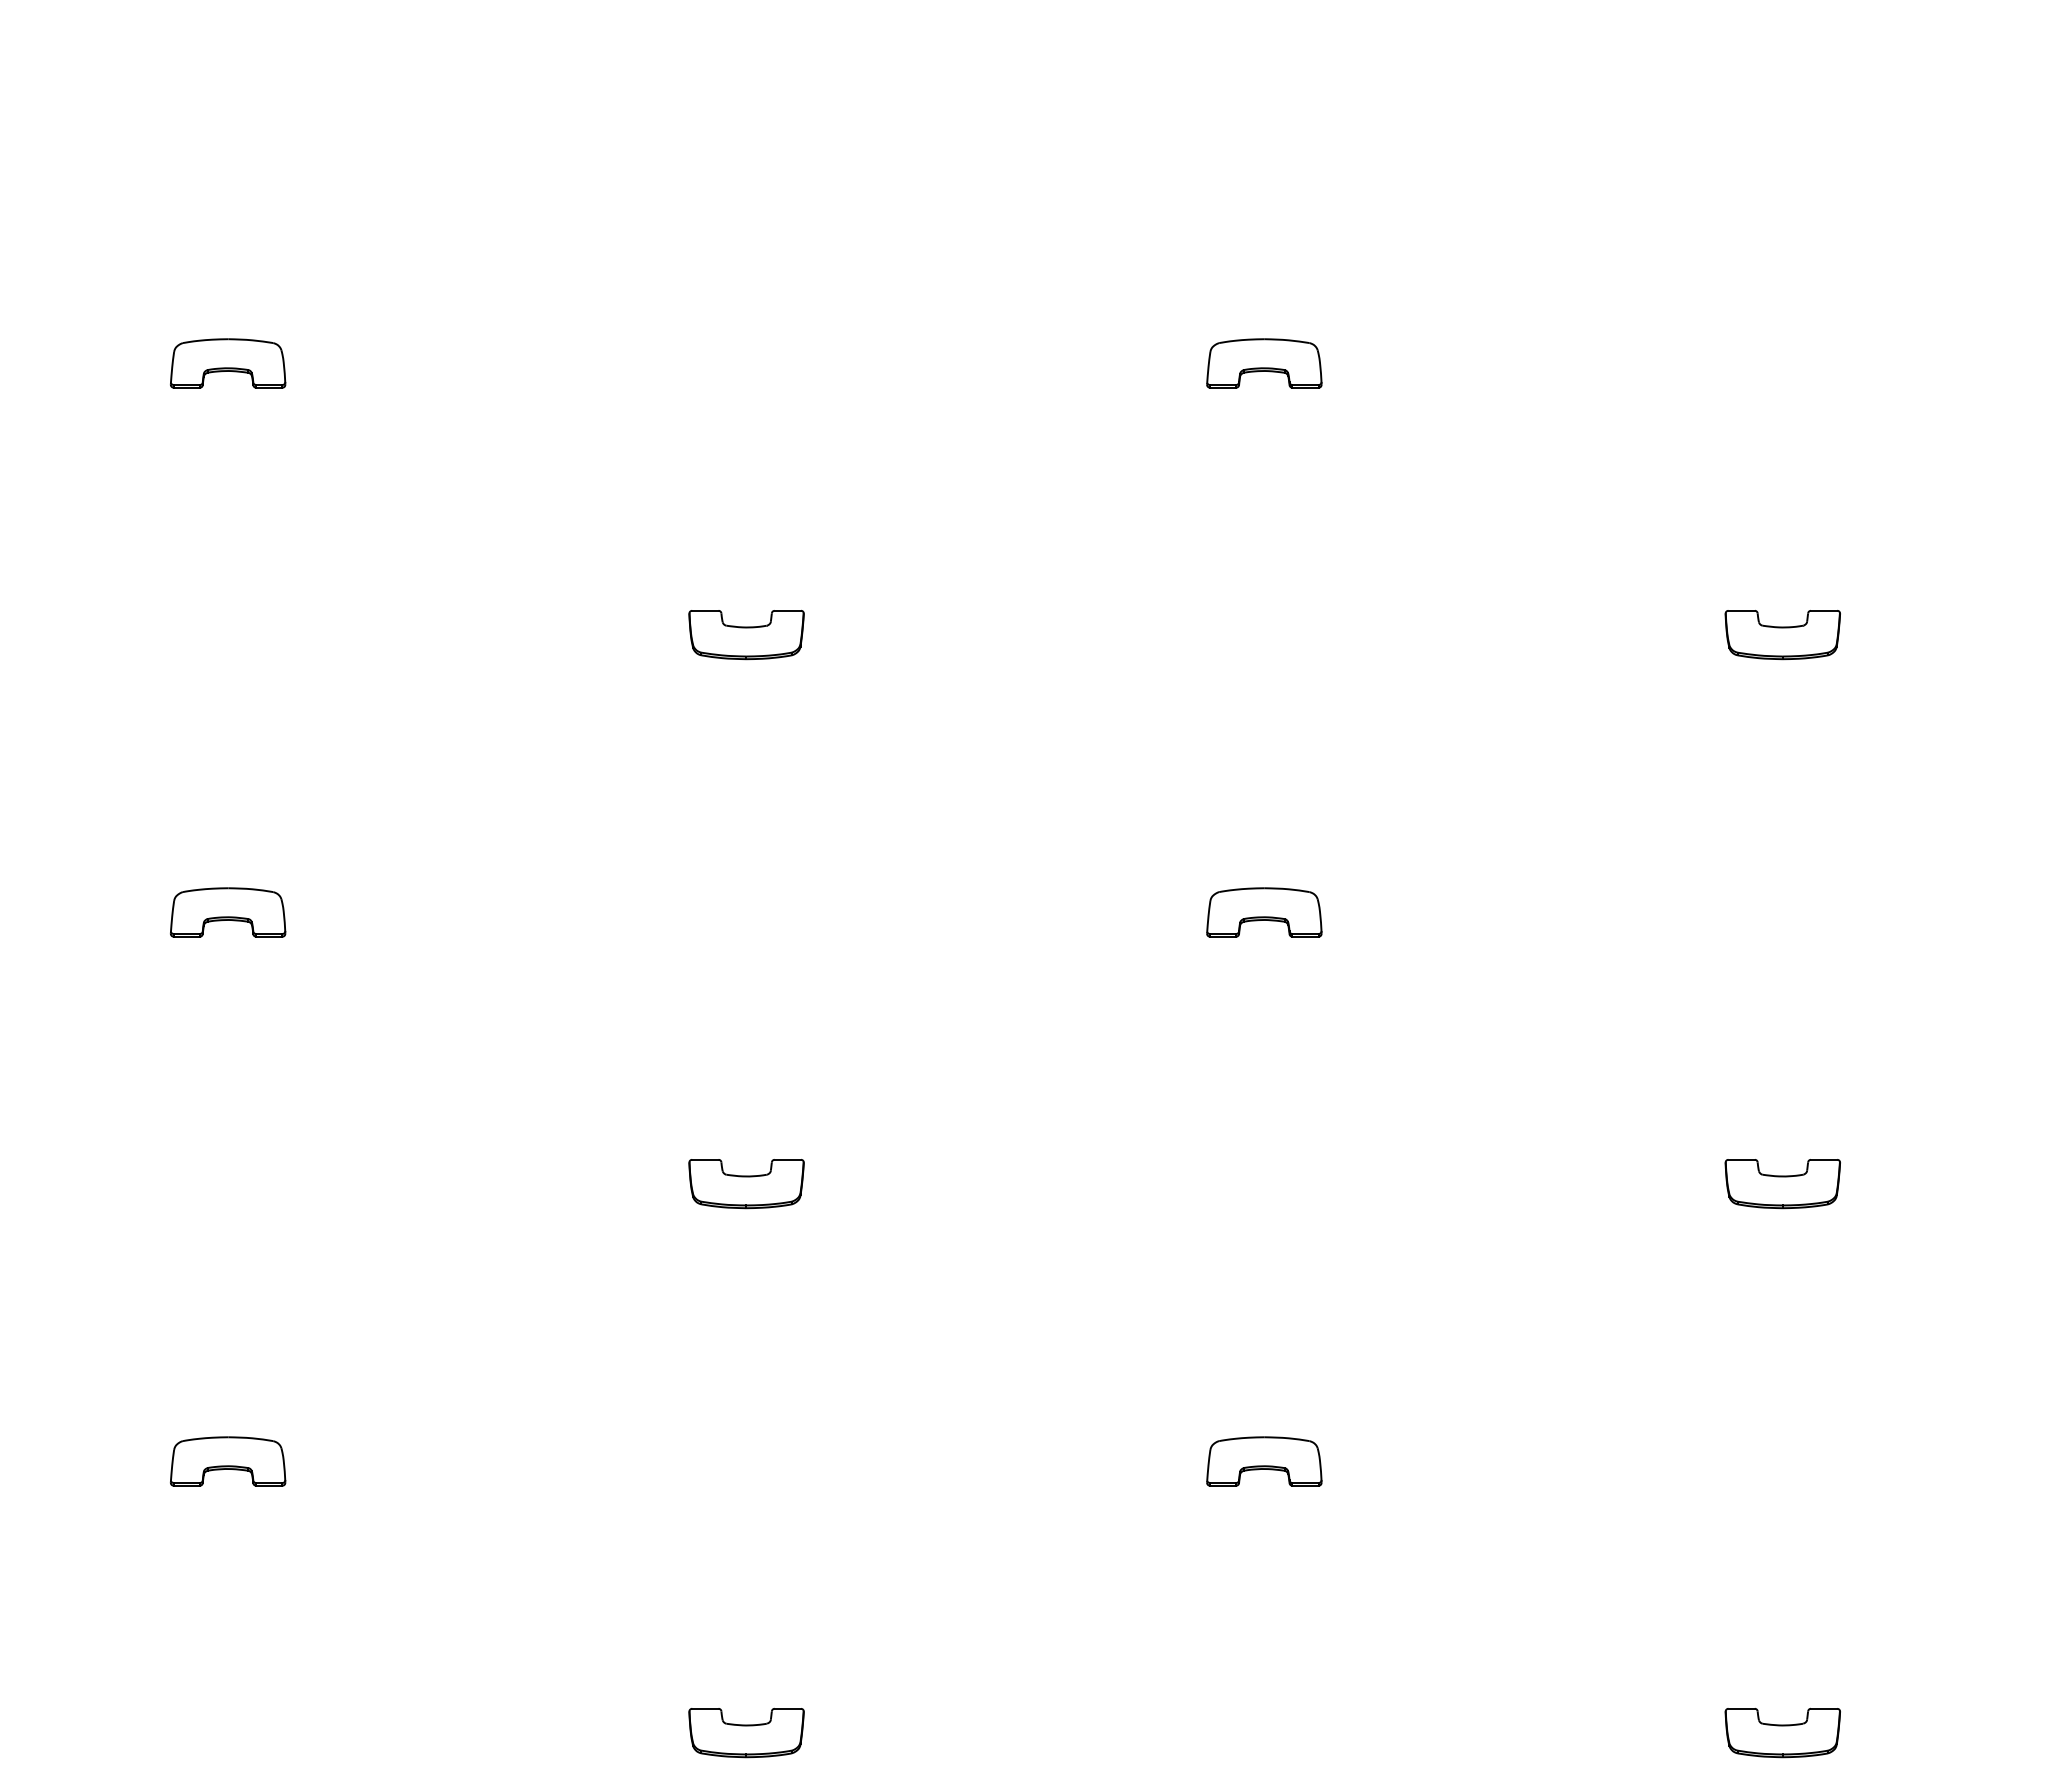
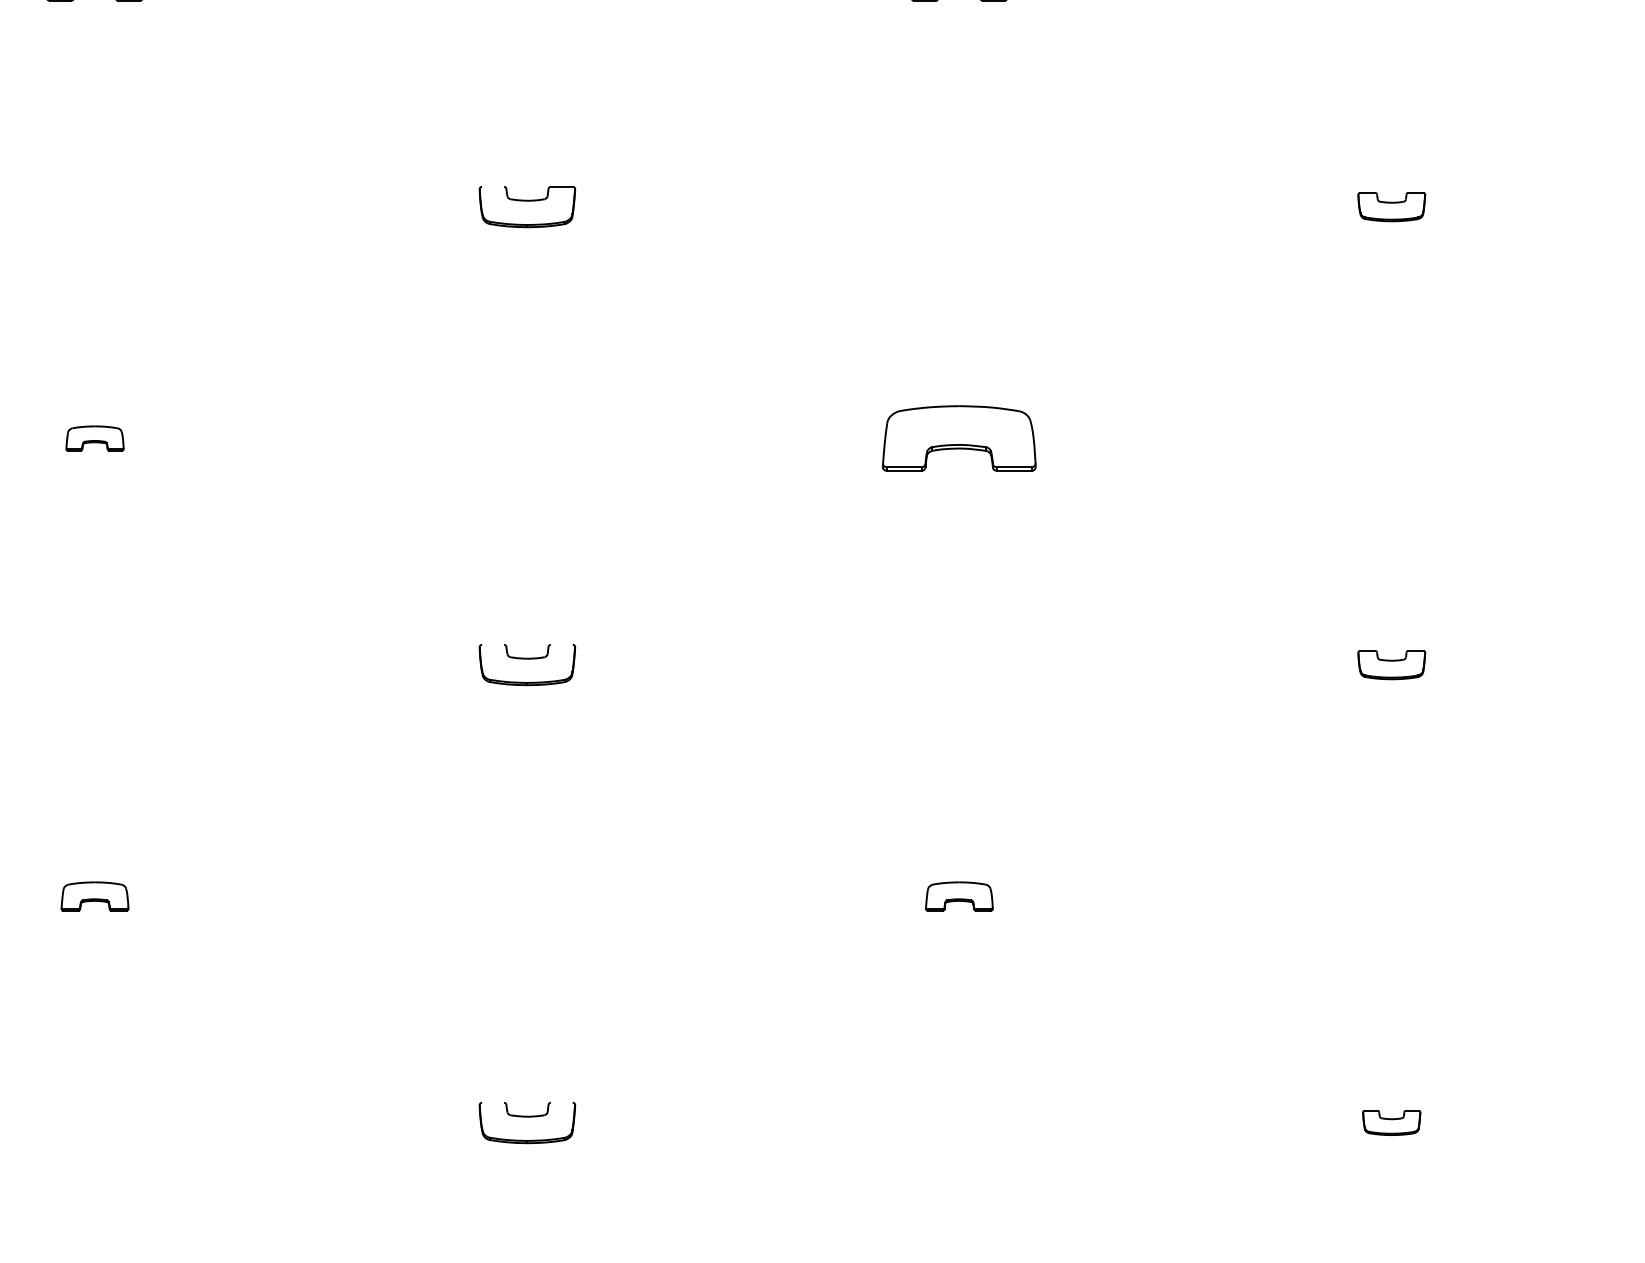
line: (705, 610) -> (493, 186), removed
part: (1782, 635) -> (1391, 207), size x0.7
part: (228, 912) -> (95, 438), size x0.6
part: (1264, 912) -> (959, 438), size x1.6
line: (705, 1159) -> (493, 644), removed
line: (787, 1159) -> (561, 644), removed
part: (1782, 1184) -> (1391, 665), size x0.7
part: (228, 1461) -> (95, 896), size x0.7
part: (1264, 1461) -> (959, 896), size x0.7
line: (705, 1708) -> (493, 1102), removed
line: (787, 1708) -> (561, 1102), removed
part: (1782, 1732) -> (1391, 1122), size x0.6

